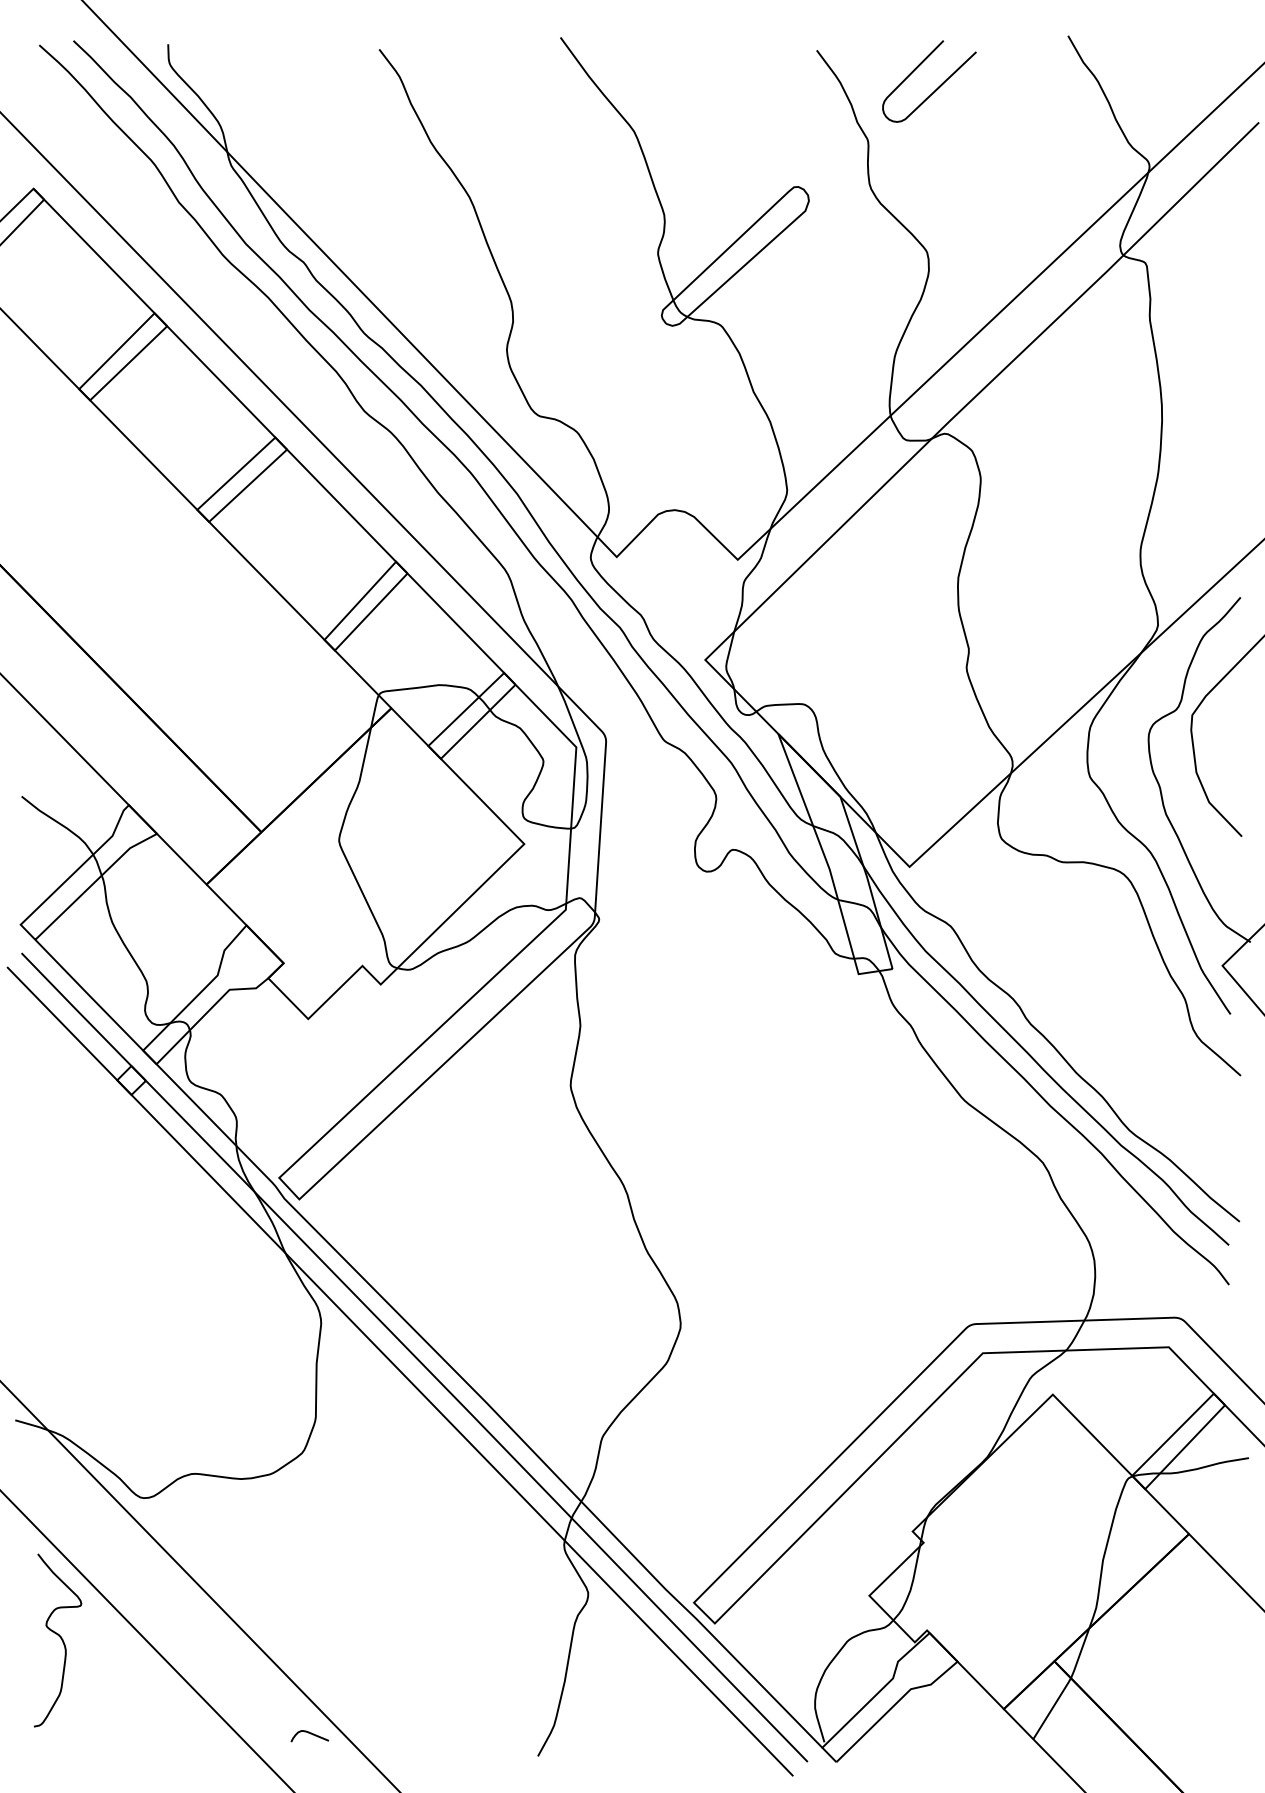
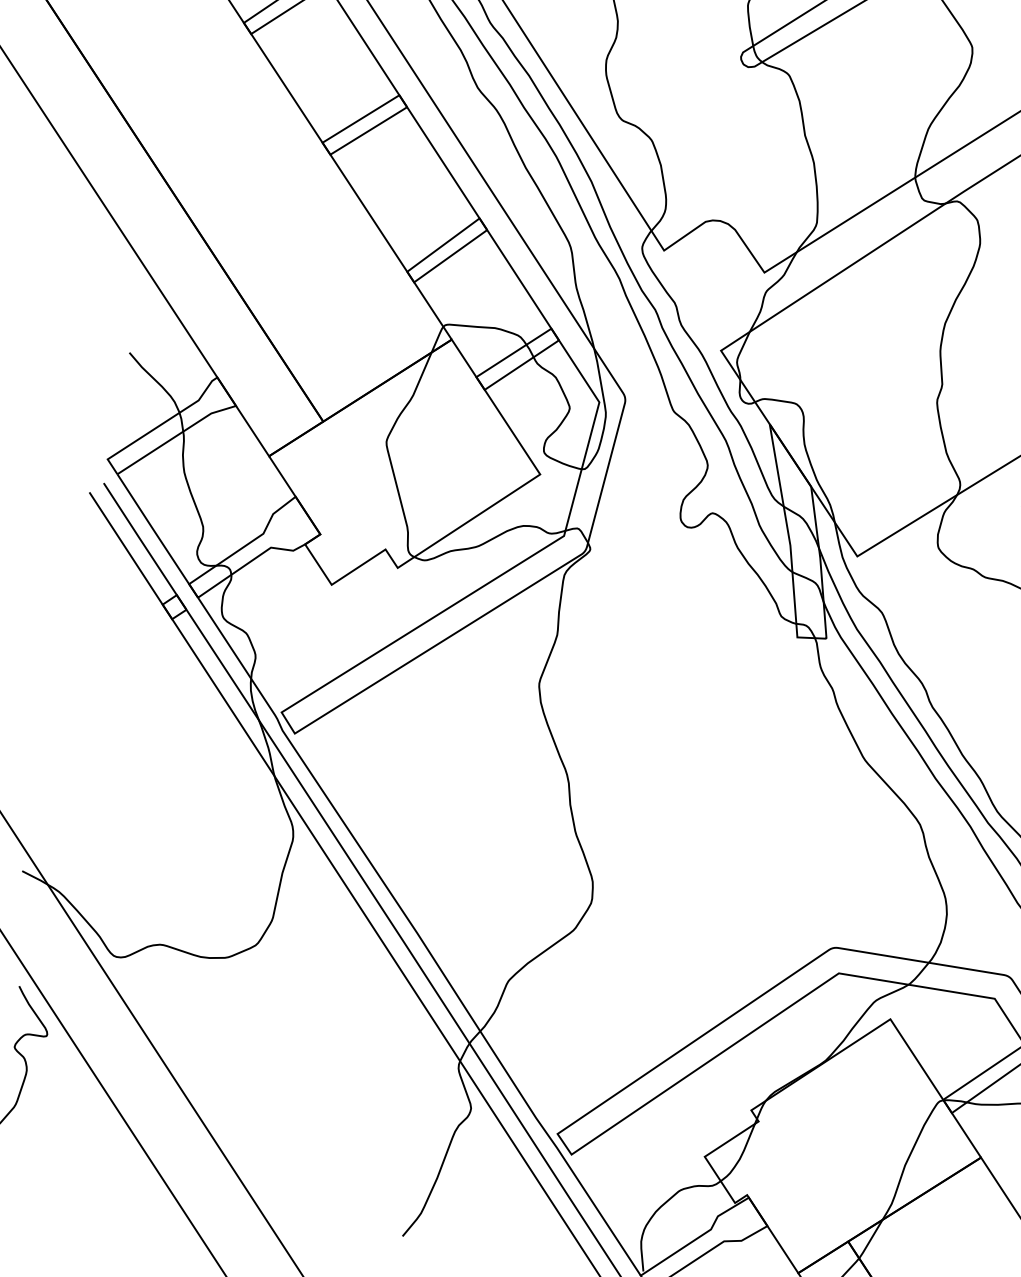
curve: (310, 1734) -> (216, 1181), removed

